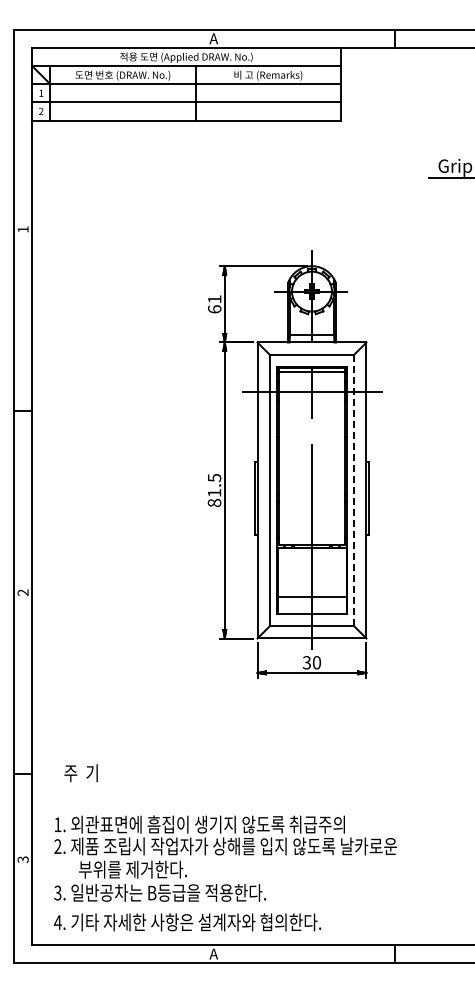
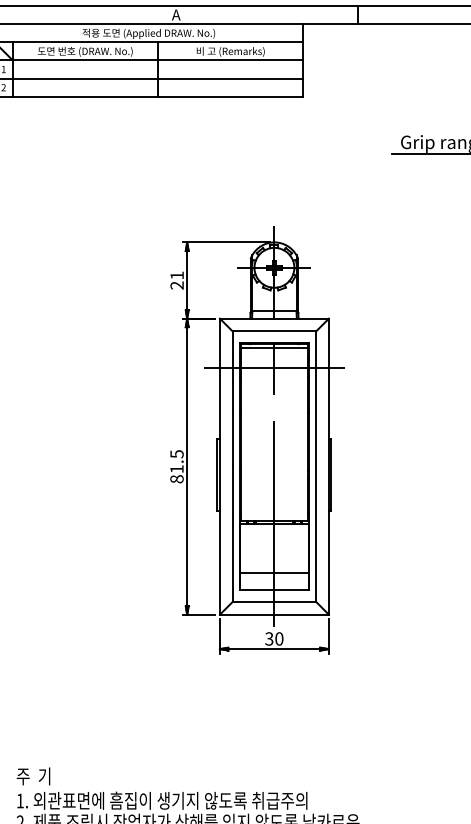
text: (214, 309) -> (176, 285), 61 -> 21
line: (353, 490) -> (315, 466), dashed -> solid
text: (80, 773) -> (32, 776), moved

